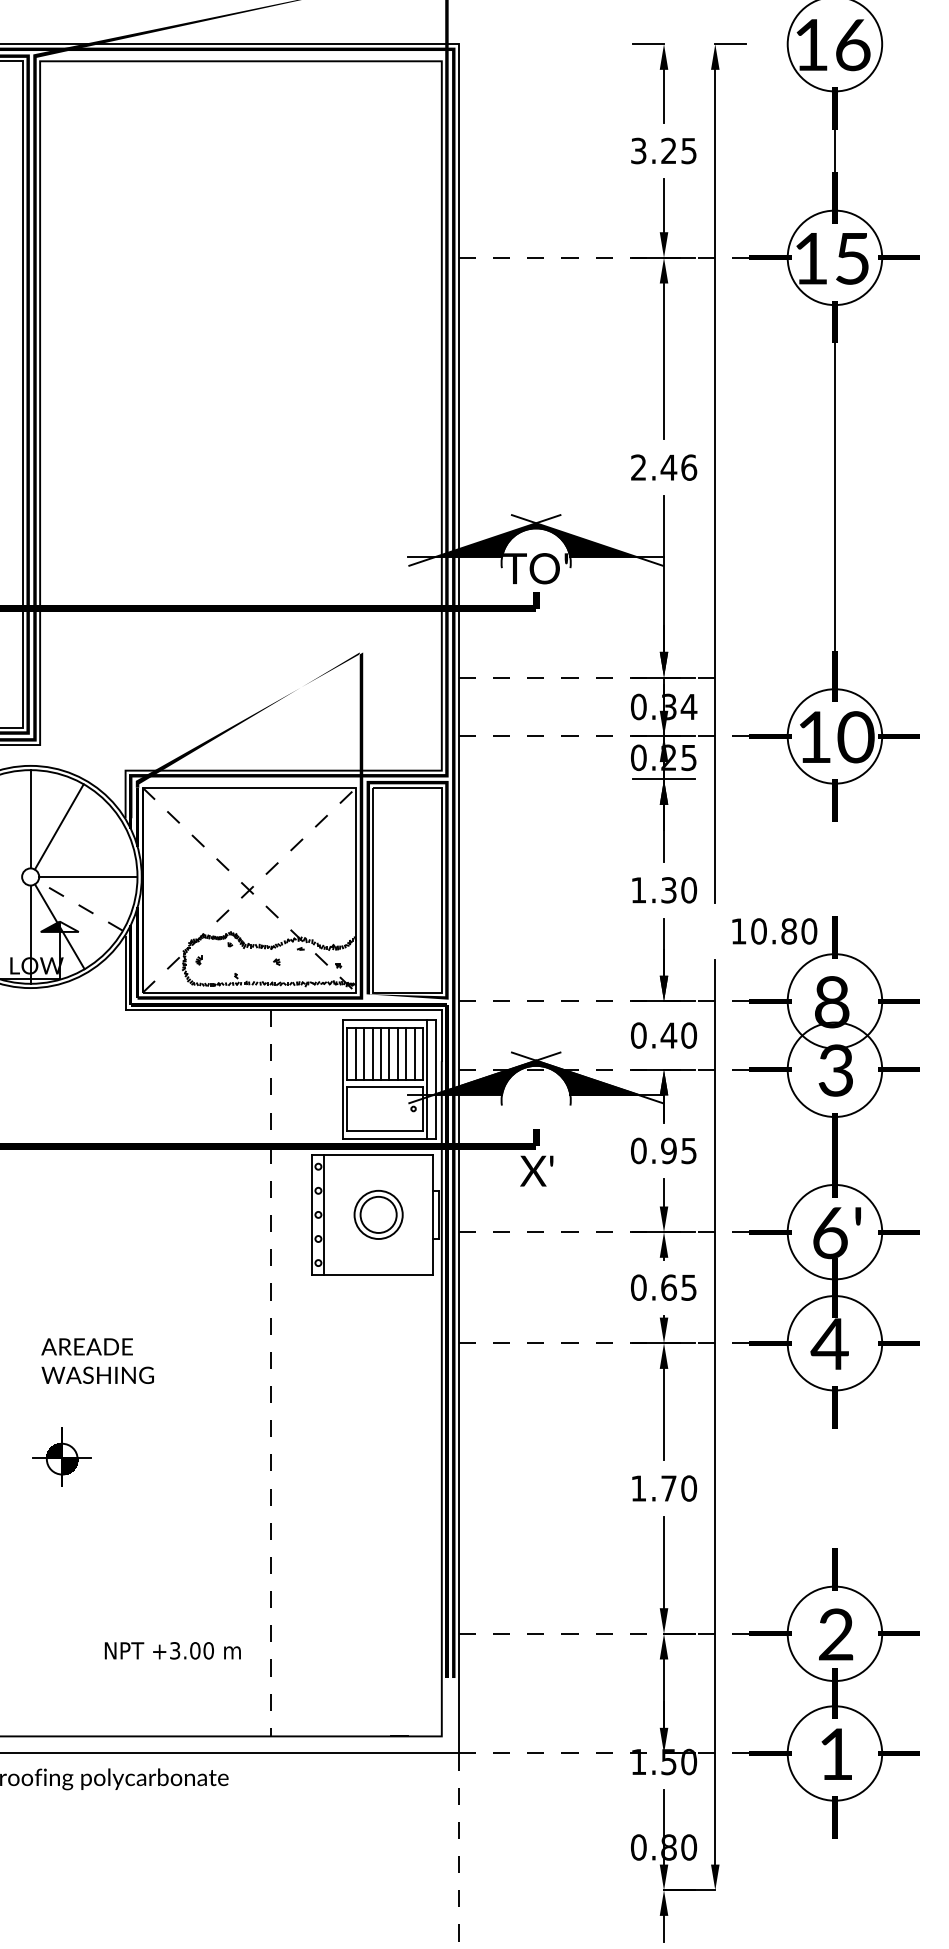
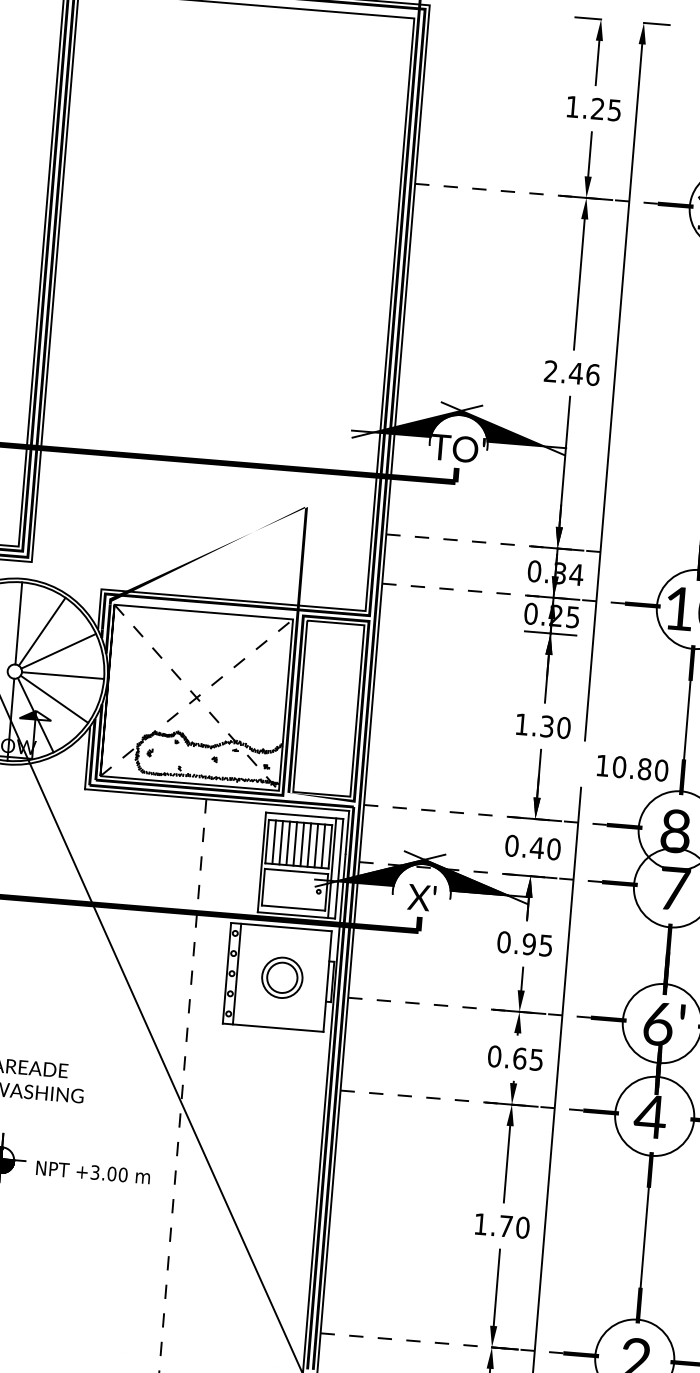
text: (638, 150) -> (572, 106), 3.25 -> 1.25
line: (80, 848) -> (58, 651), added
line: (834, 868) -> (686, 719), added
line: (80, 905) -> (54, 698), dashed -> solid
text: (836, 1070) -> (674, 888), 3 -> 7
text: (536, 1170) -> (421, 897), moved
line: (834, 1488) -> (644, 1237), added
text: (172, 1650) -> (92, 1172), moved

